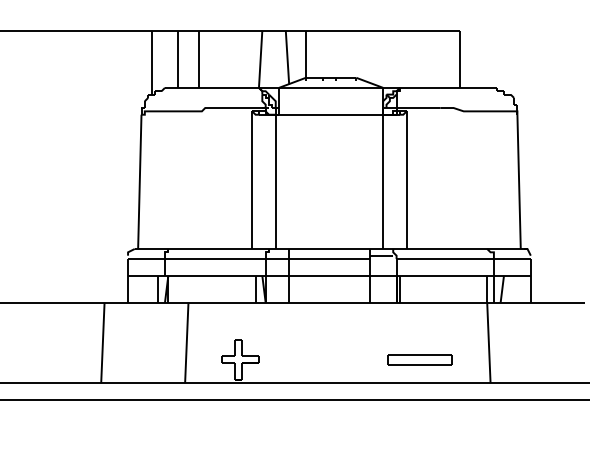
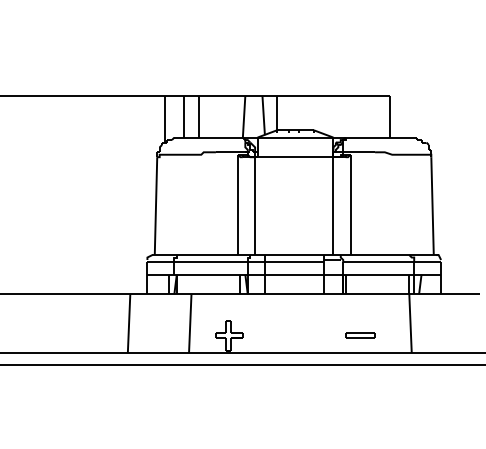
part: (420, 359) -> (360, 335), size x0.62

